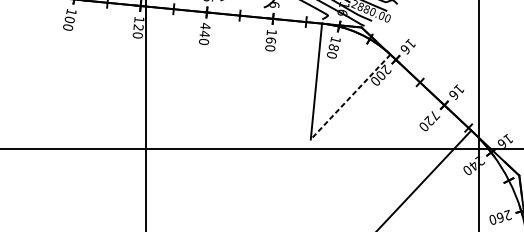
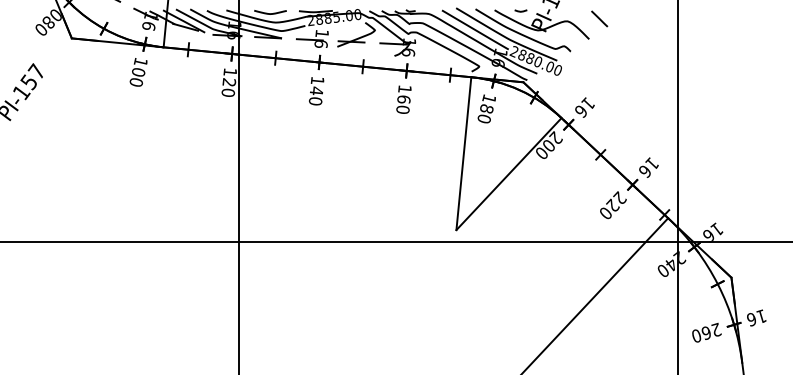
text: (205, 26) -> (317, 80), 440 -> 140
line: (351, 97) -> (509, 174), dashed -> solid
text: (435, 115) -> (620, 198), 720 -> 220

